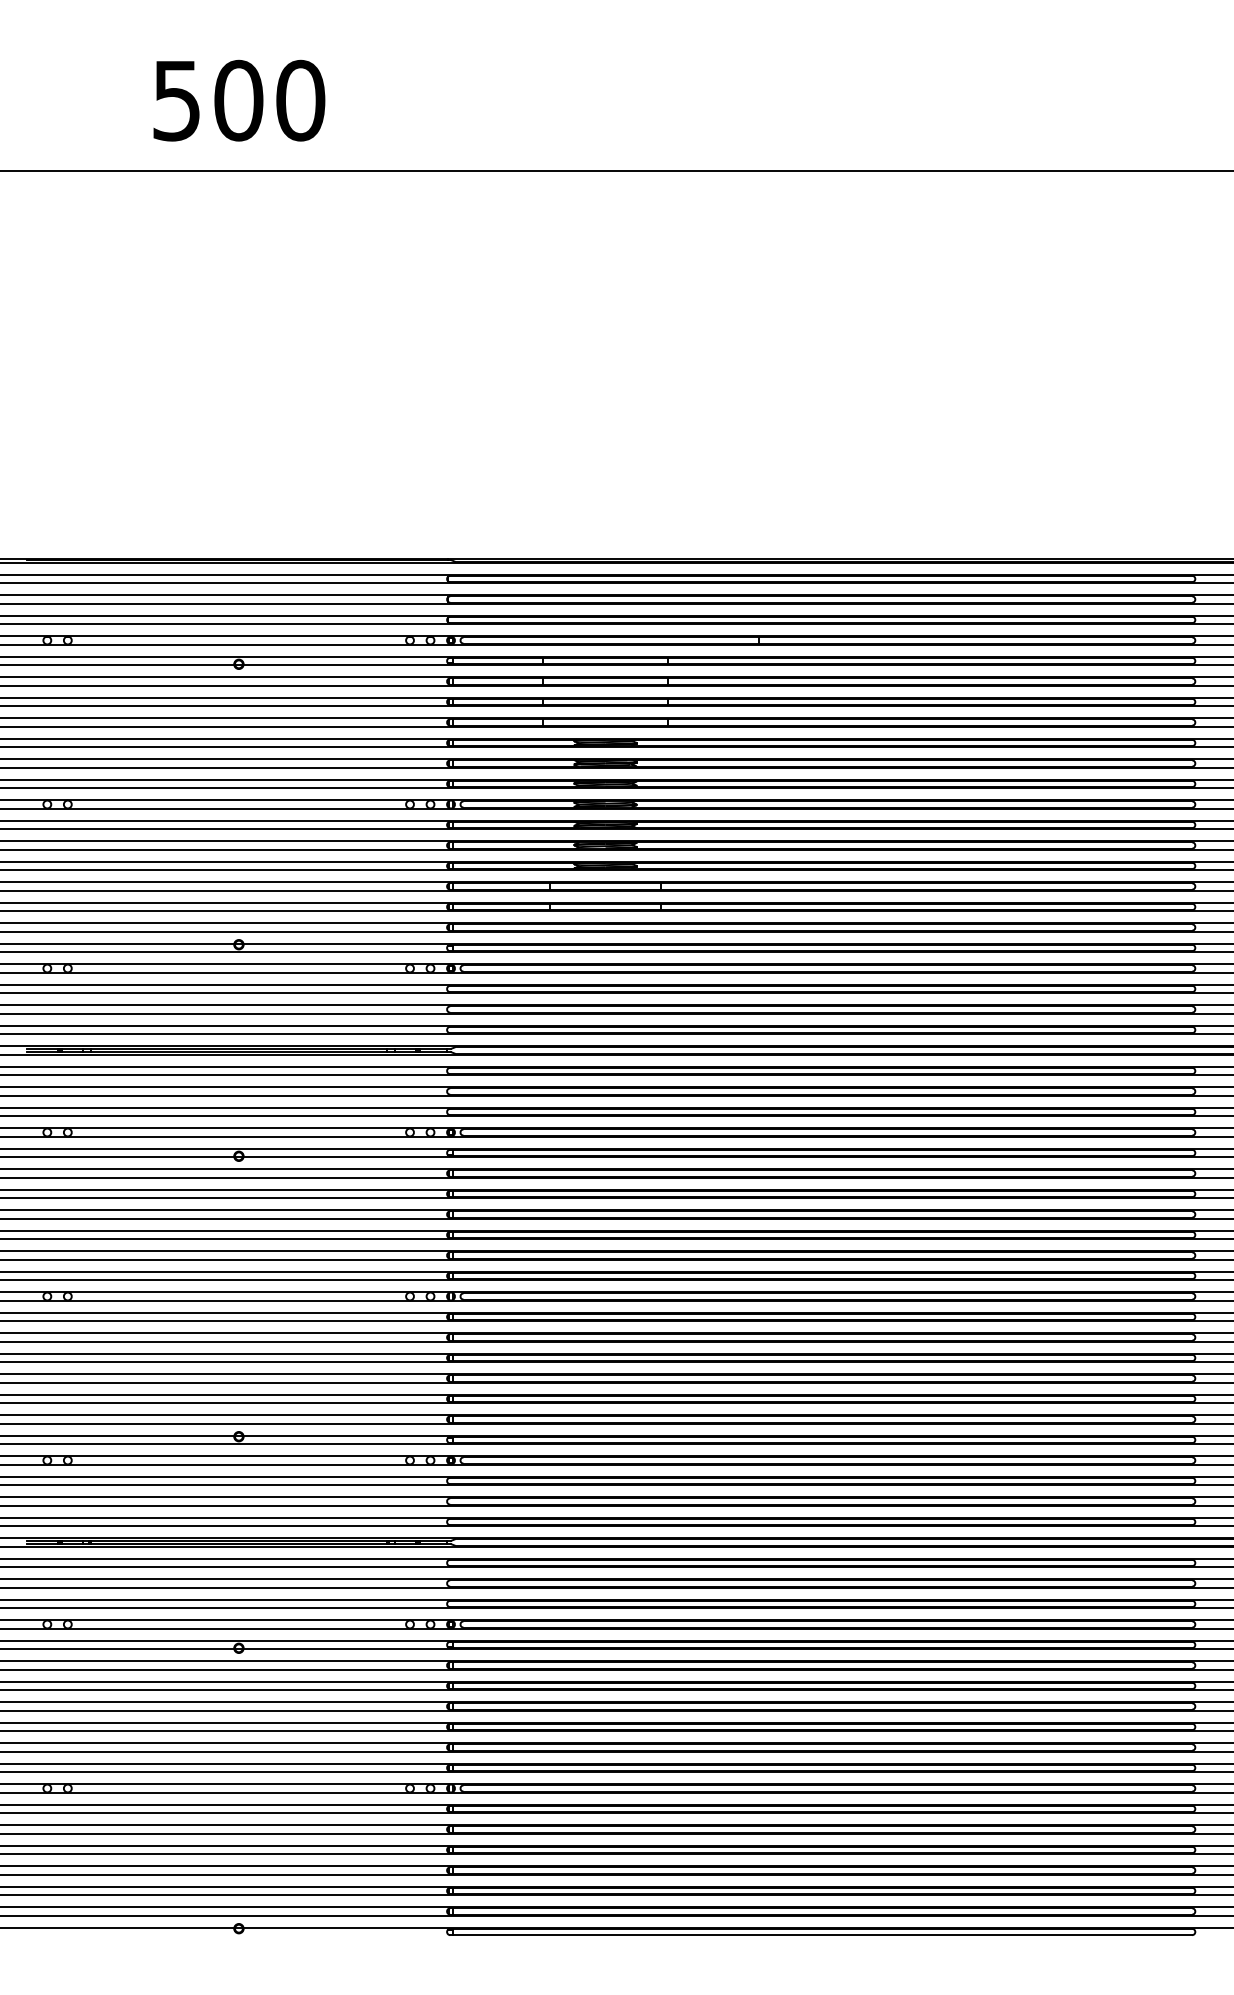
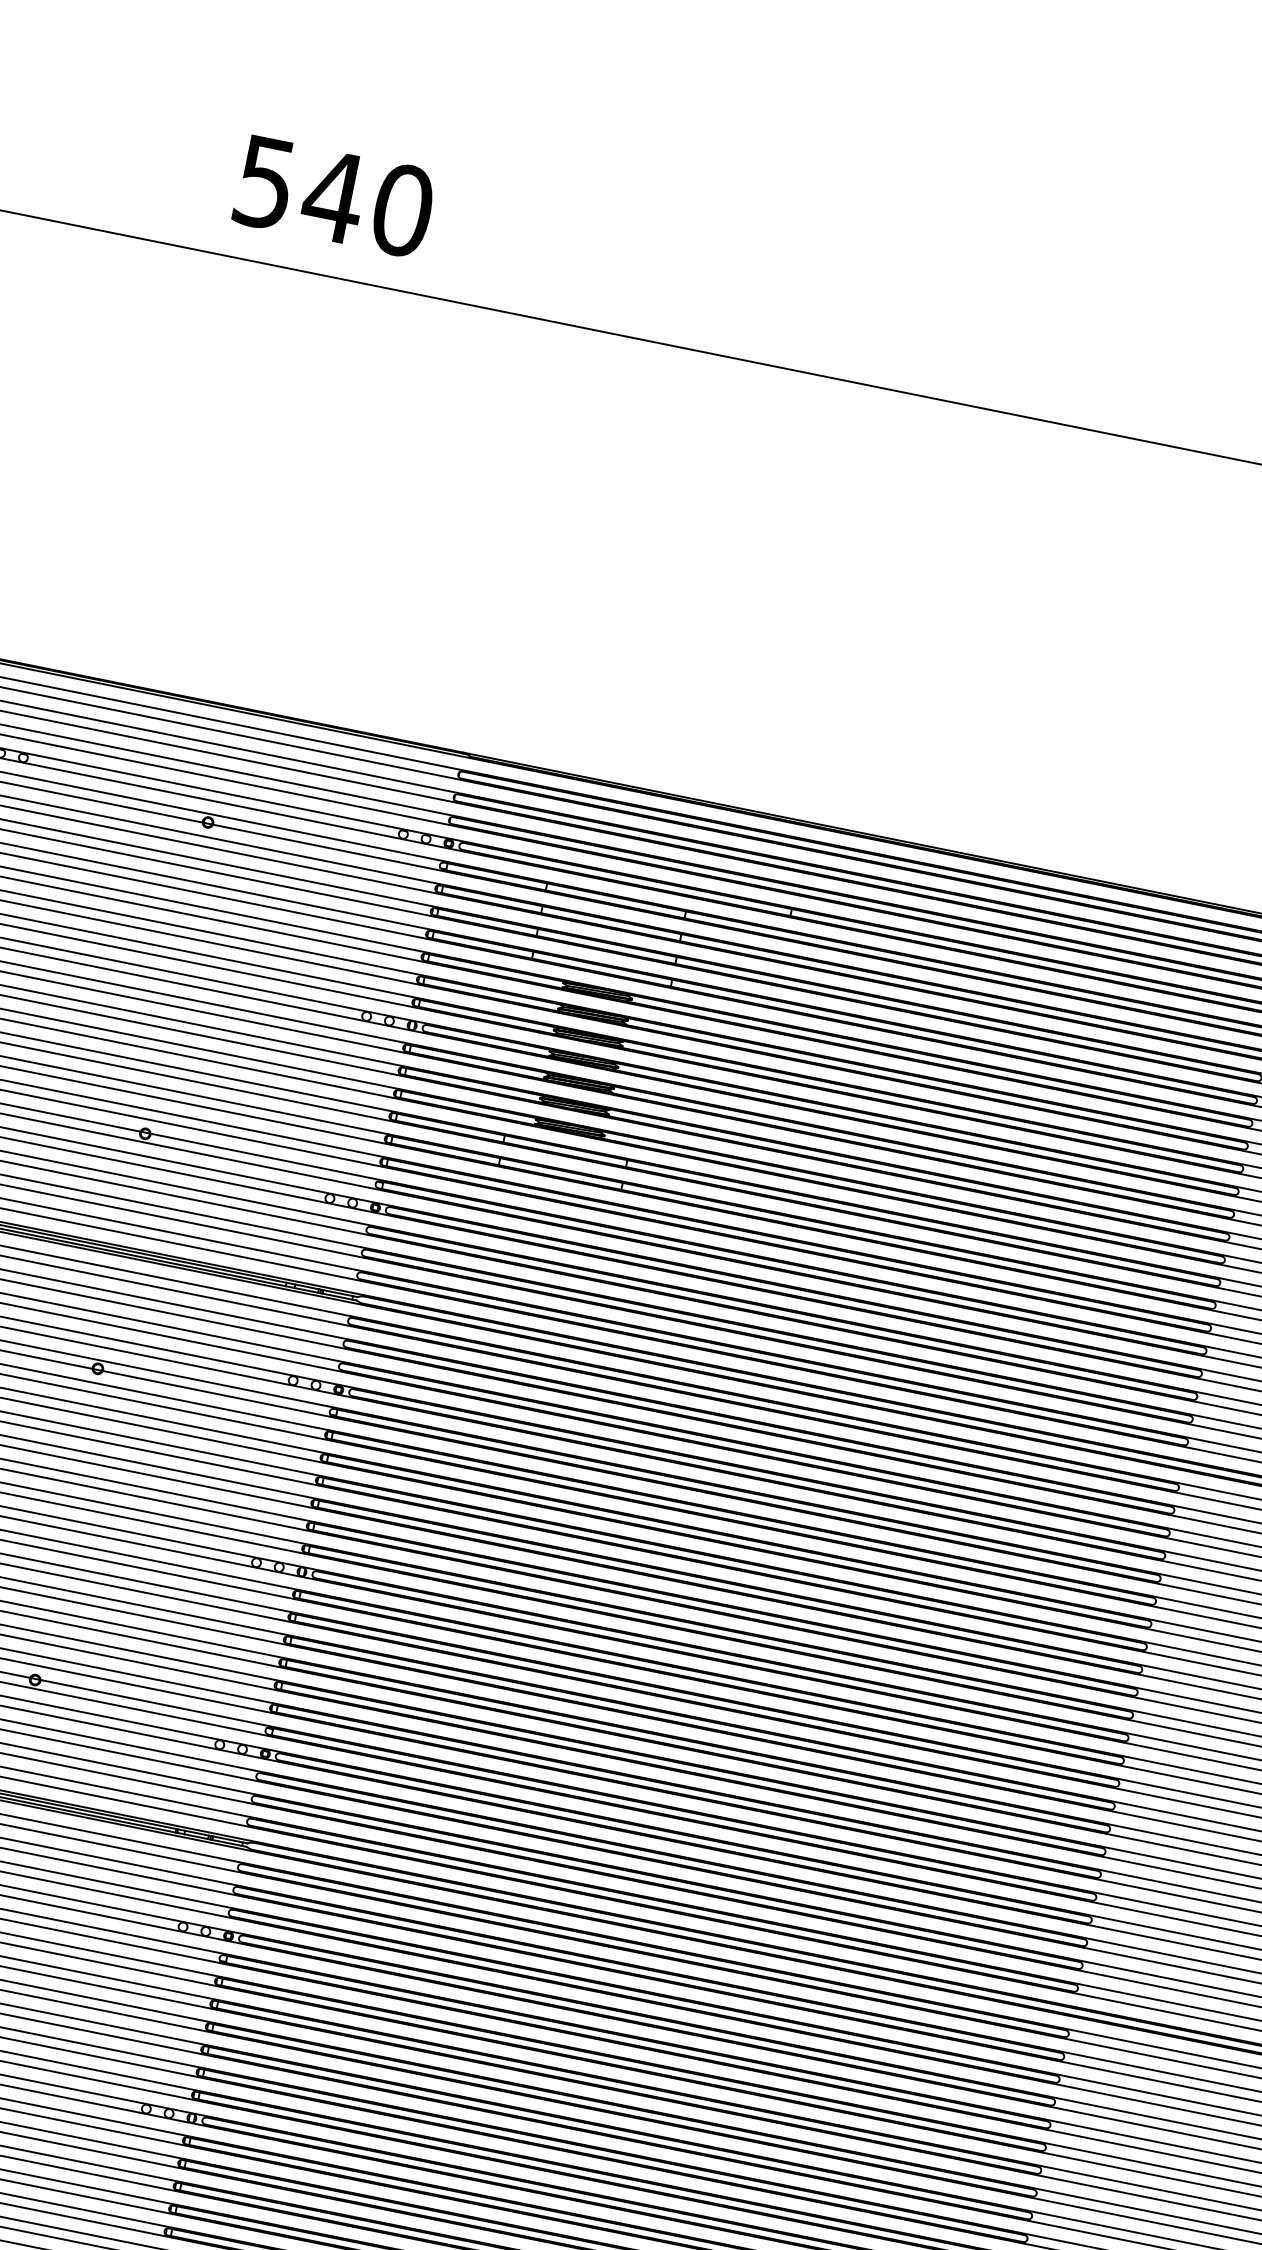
text: (238, 100) -> (333, 196), 500 -> 540

